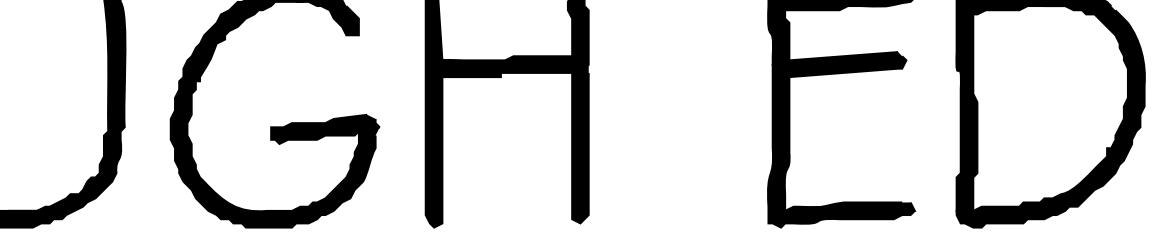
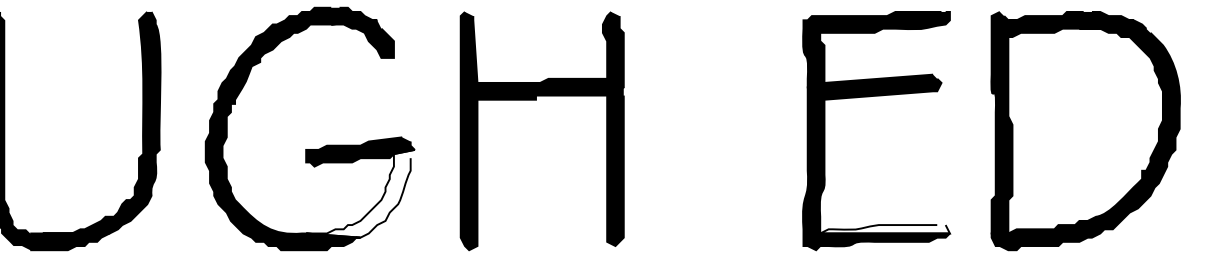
fill: (325, 170) -> (360, 193), removed
fill: (849, 206) -> (884, 229), removed

